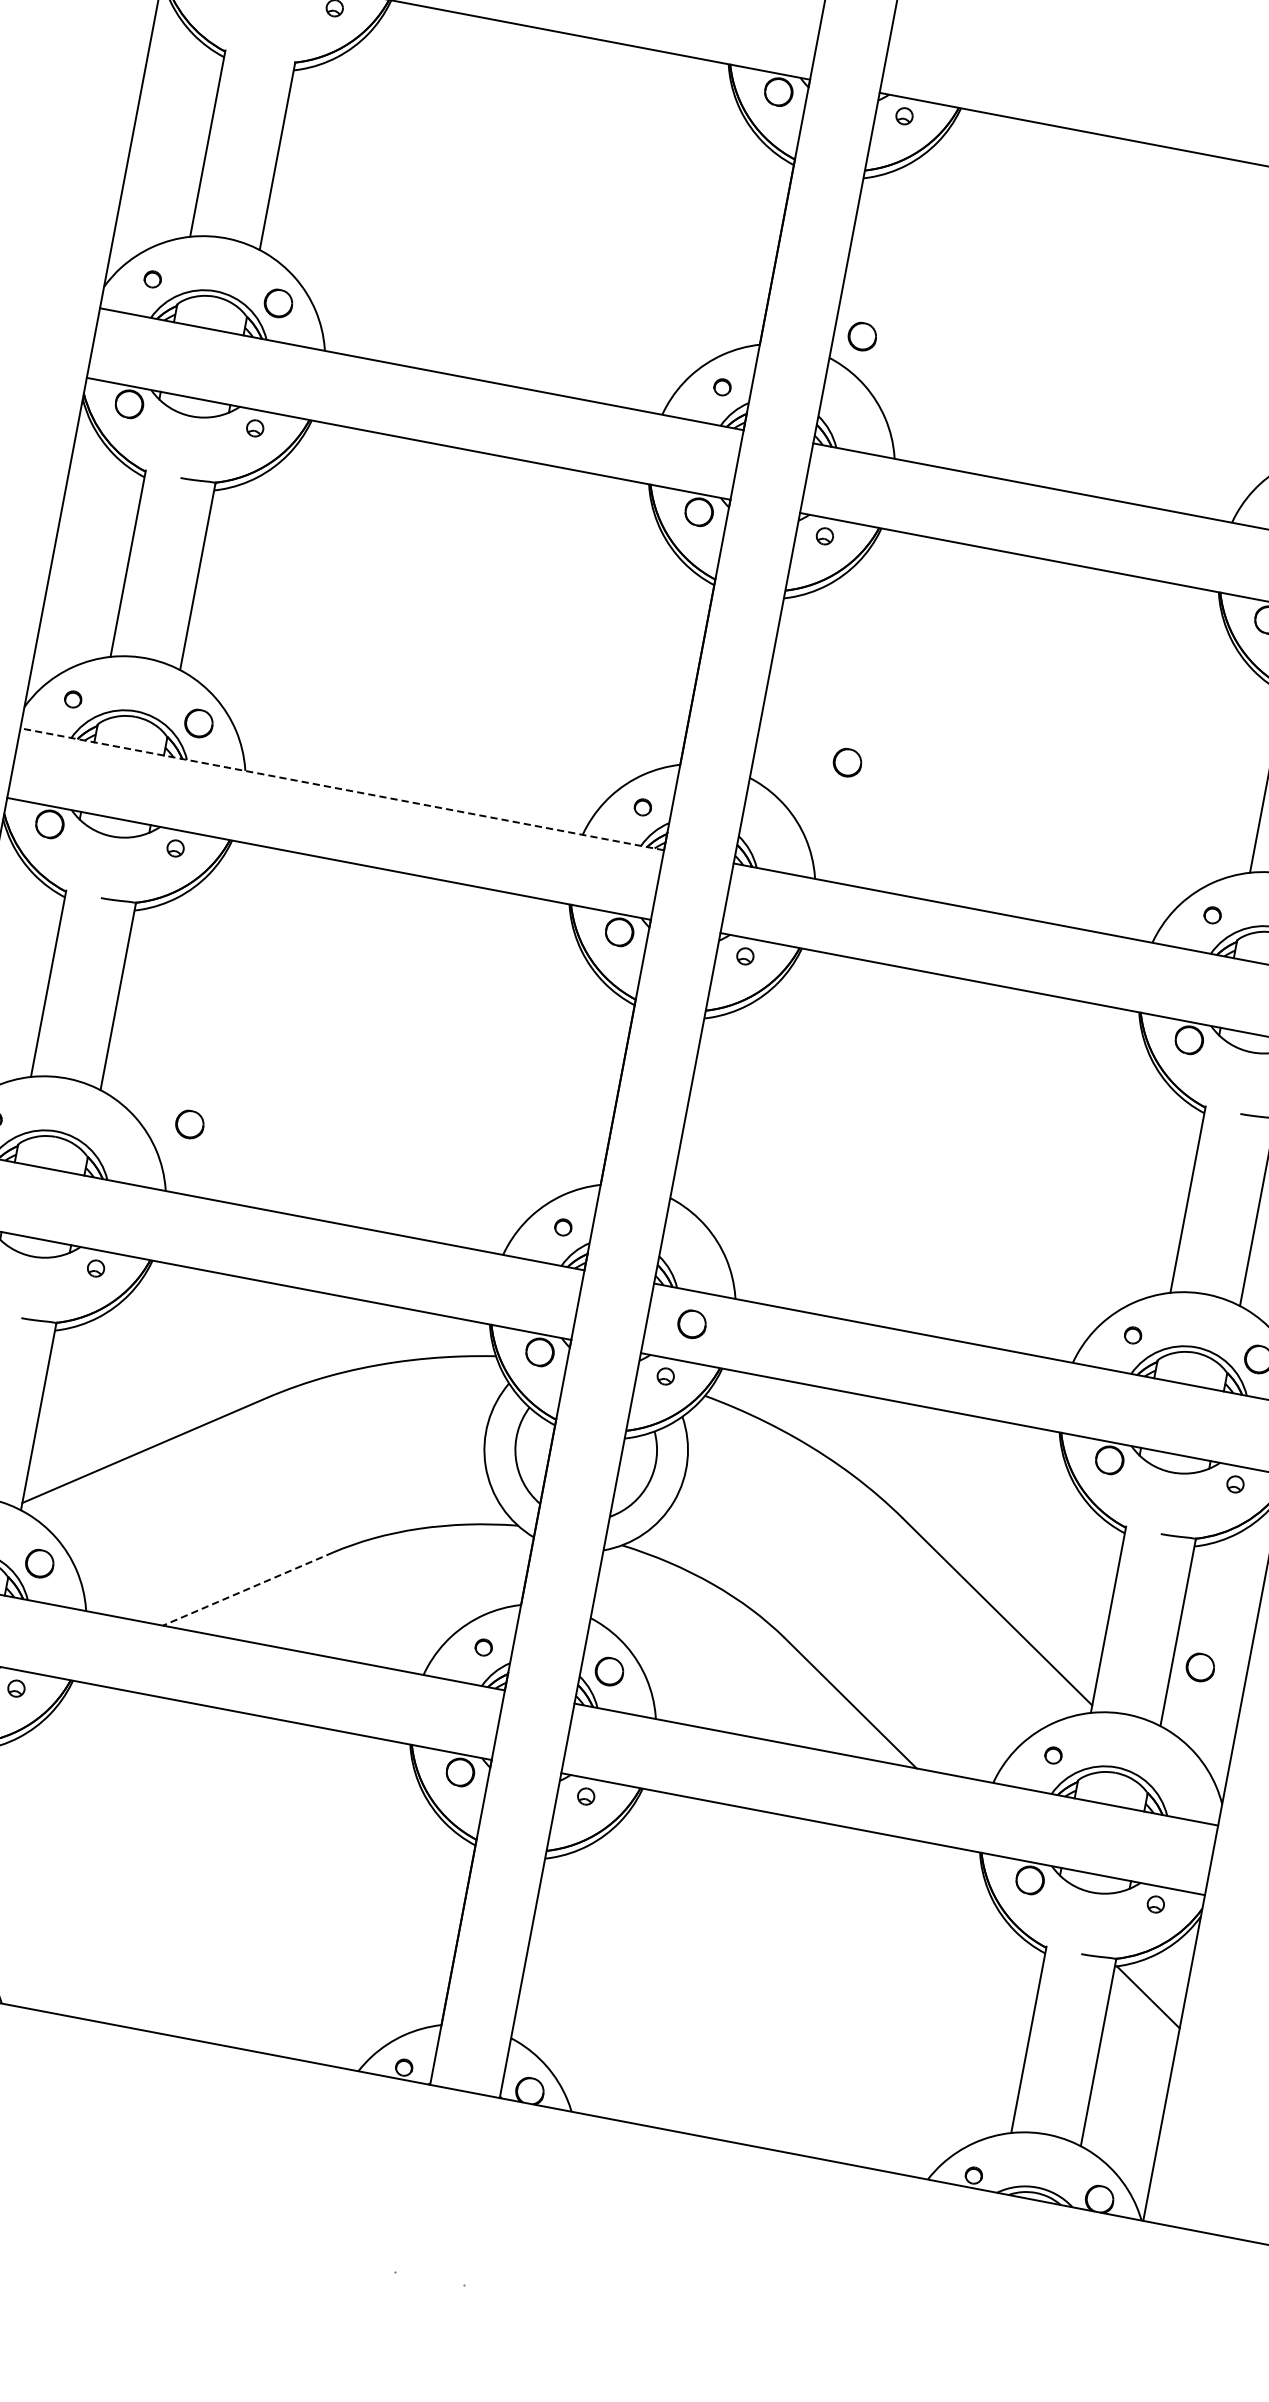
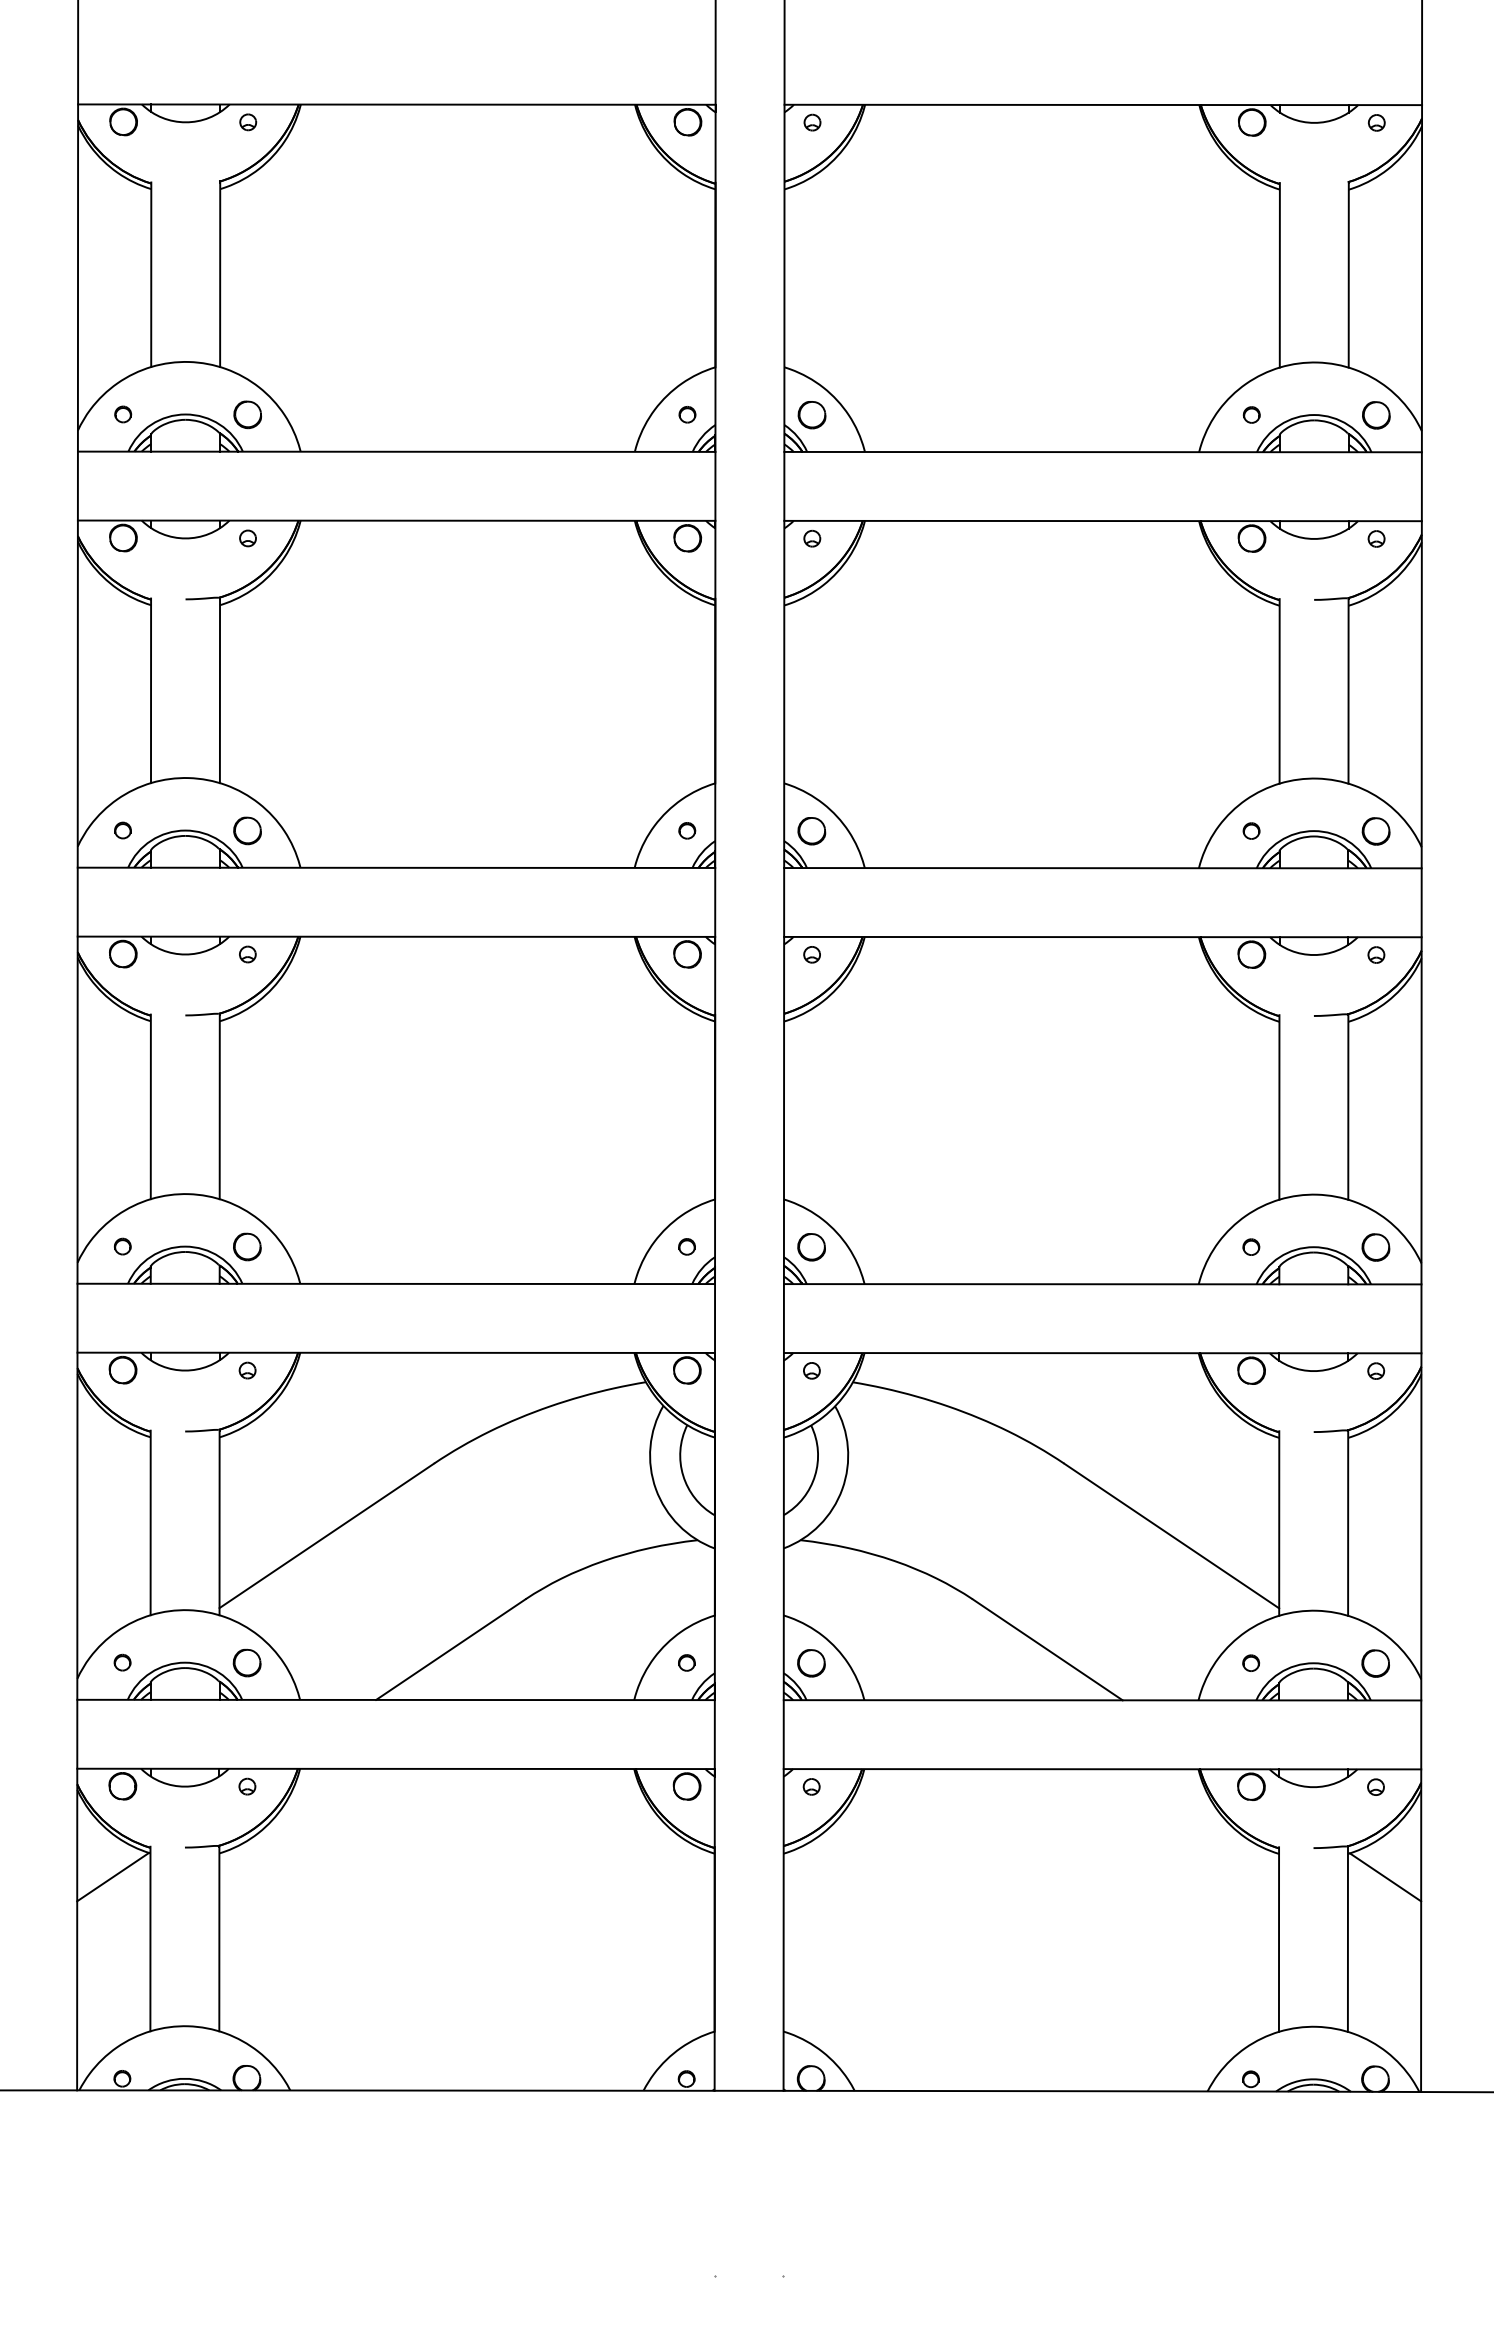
part: (861, 337) -> (811, 415), moved
part: (847, 763) -> (811, 831), moved
line: (342, 788) -> (396, 867), dashed -> solid
part: (190, 1124) -> (247, 1246), moved
part: (691, 1324) -> (811, 1247), moved
line: (247, 1588) -> (450, 1649), dashed -> solid
part: (1200, 1667) -> (1375, 1663), moved

